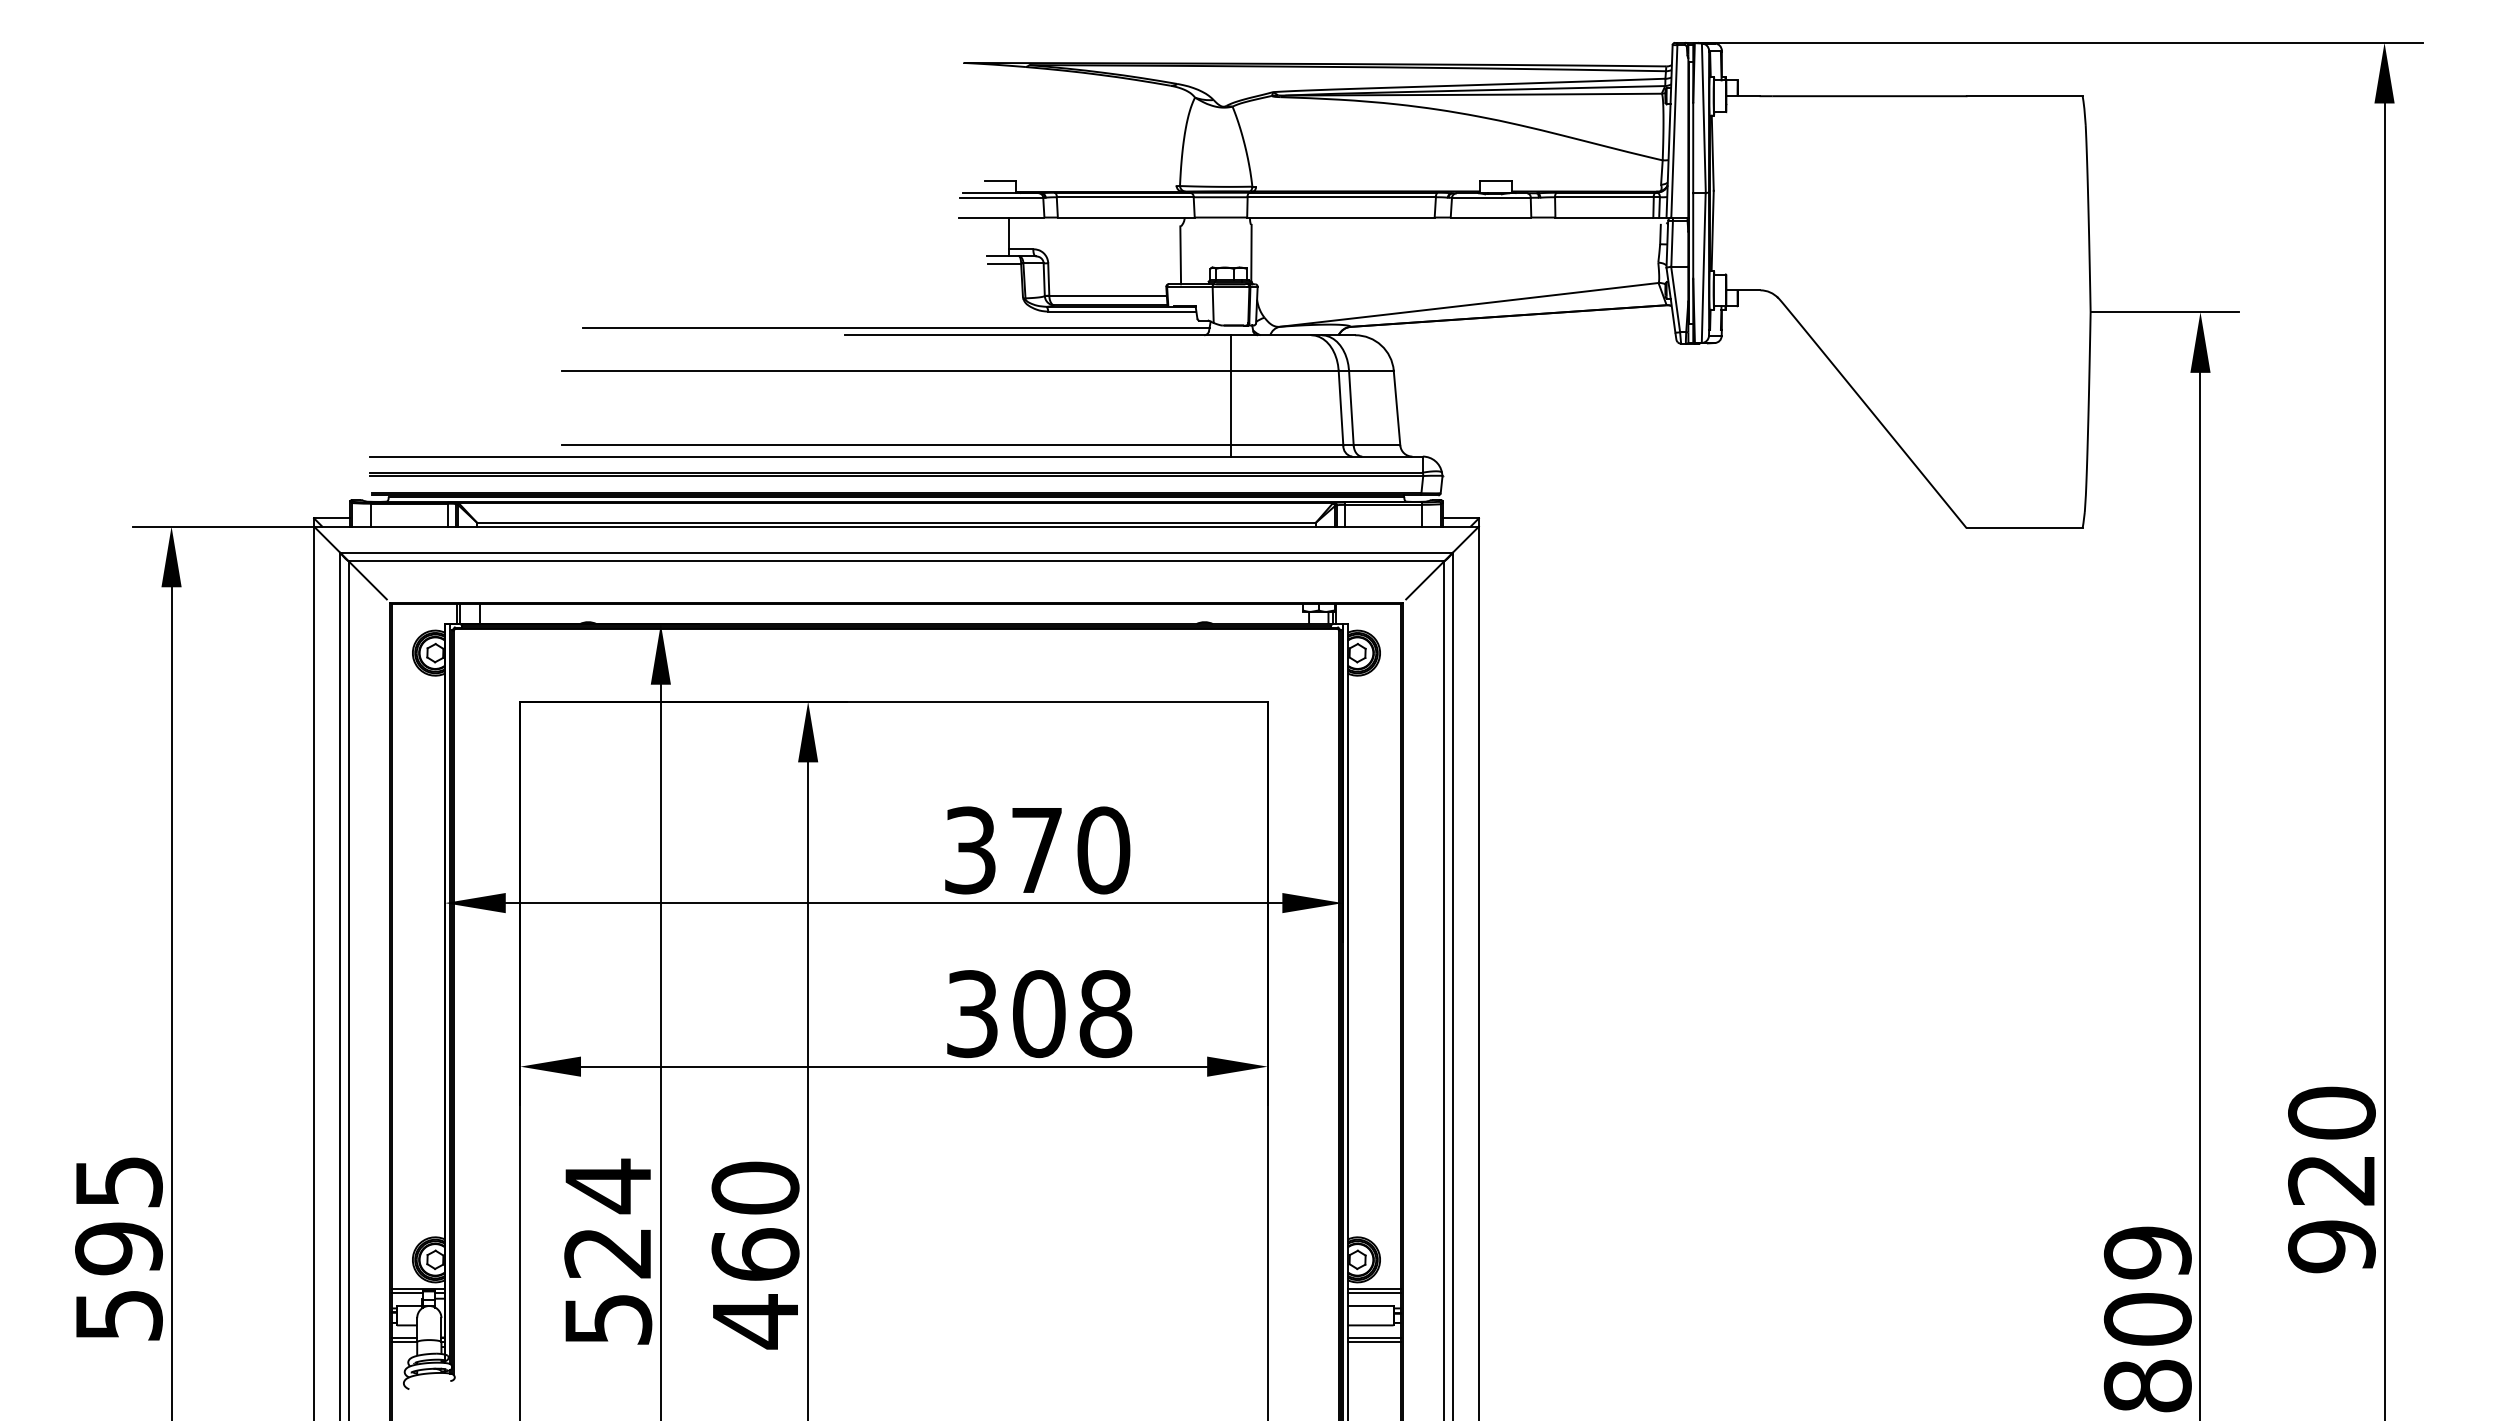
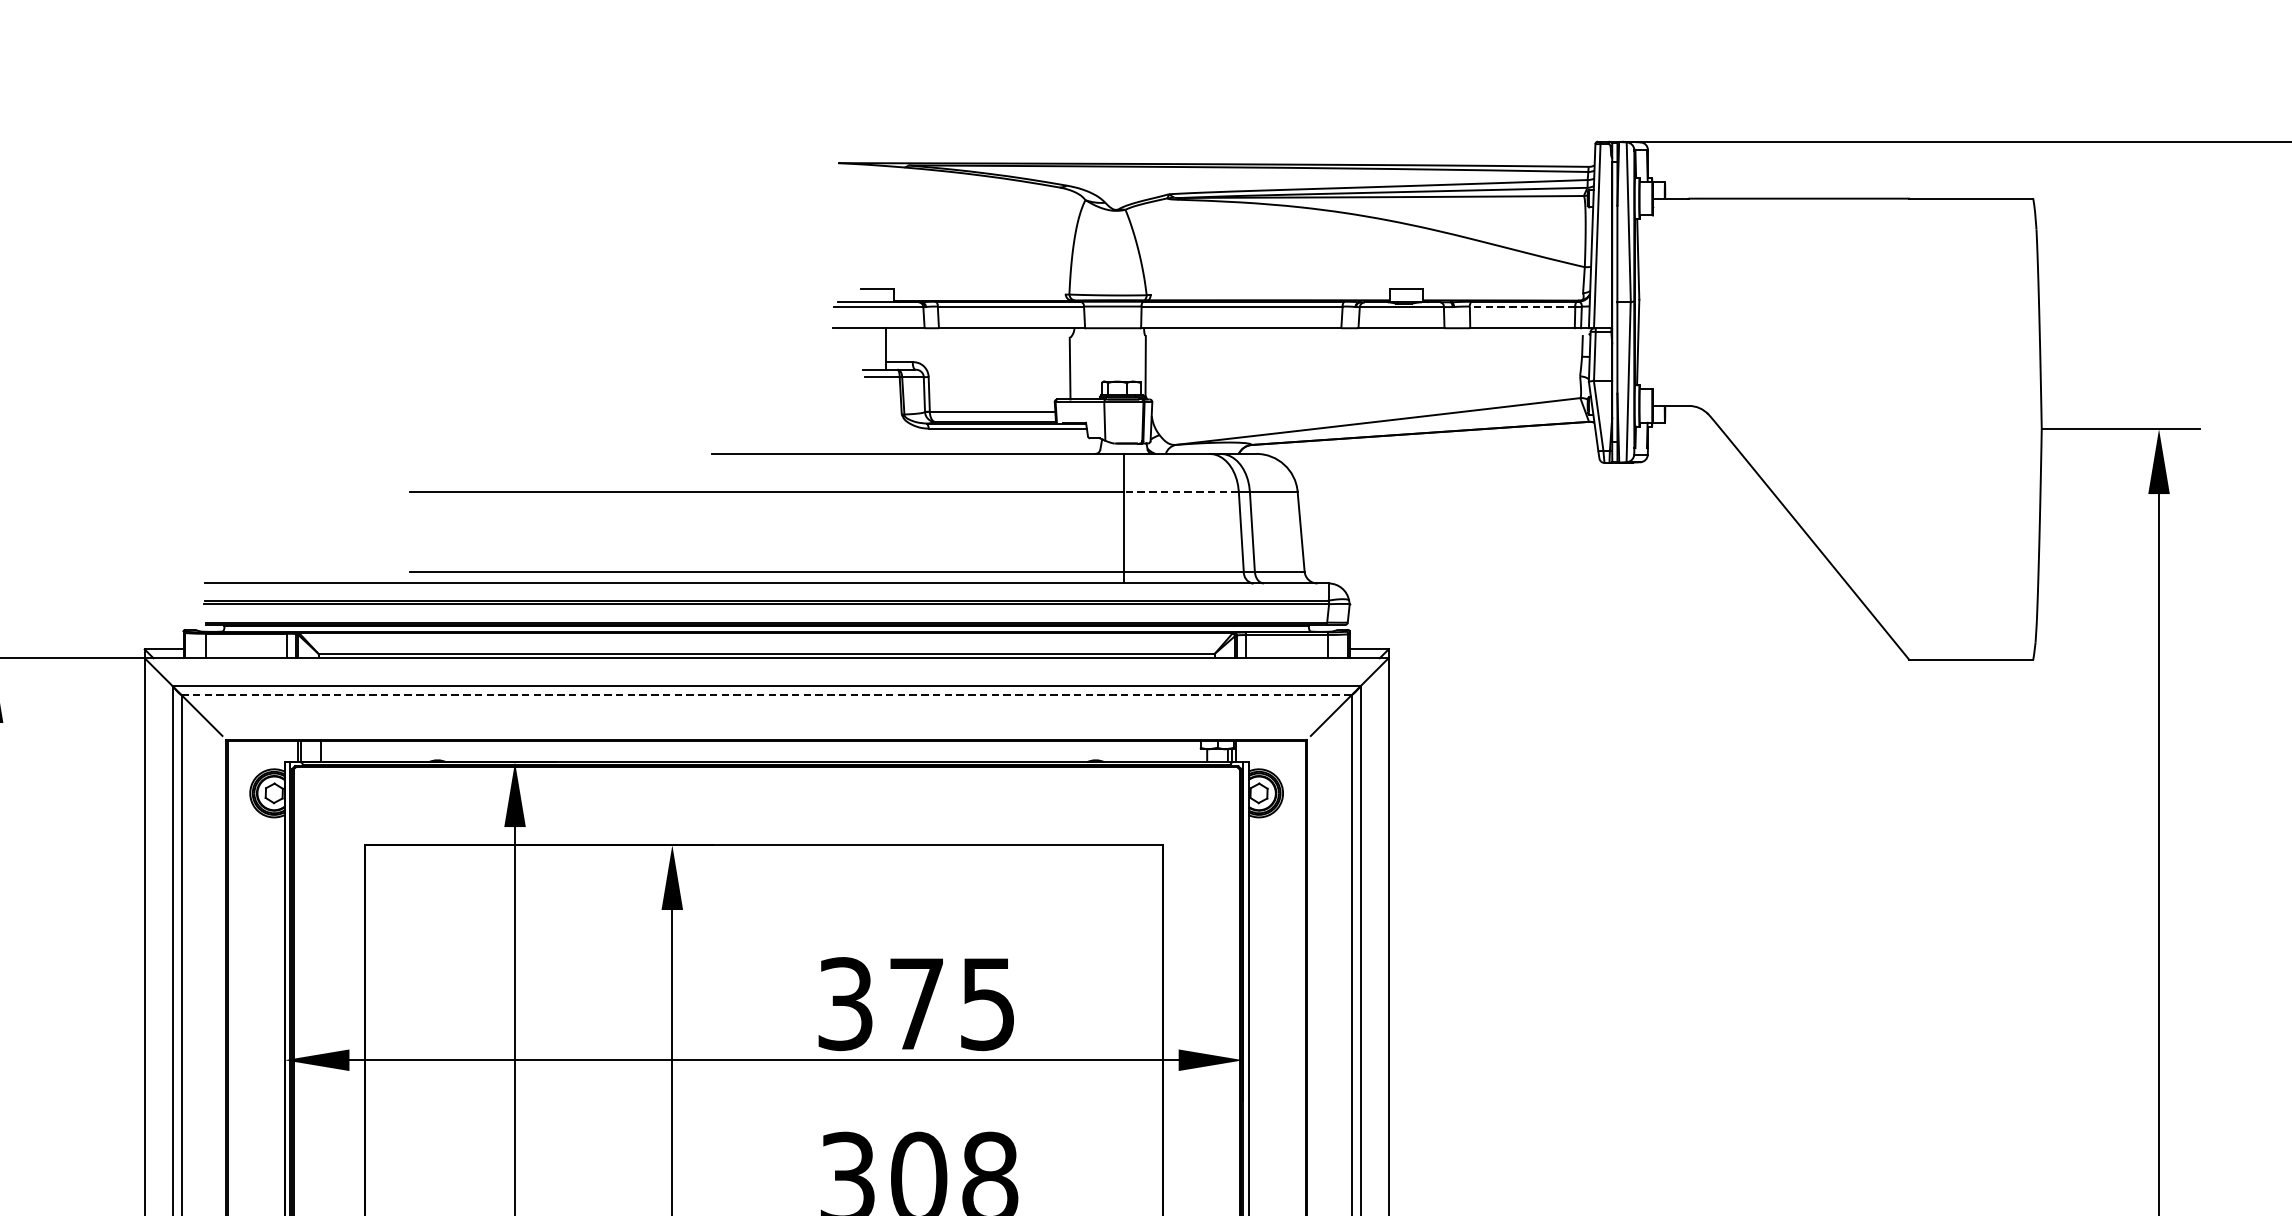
line: (1603, 197) -> (1521, 306), solid -> dashed
line: (896, 327) -> (766, 445), removed
line: (1284, 370) -> (1180, 491), solid -> dashed
line: (896, 561) -> (766, 695), solid -> dashed
text: (1103, 850) -> (987, 1004), 370 -> 375

